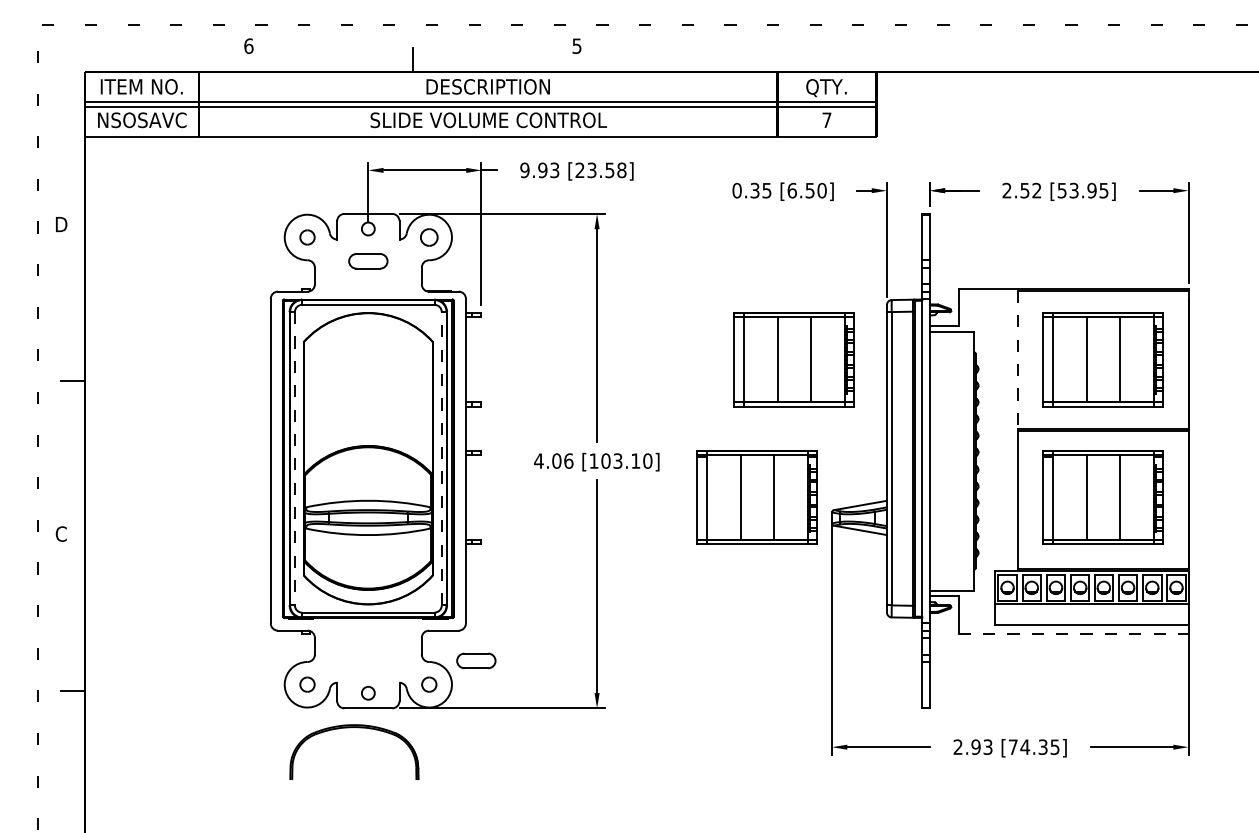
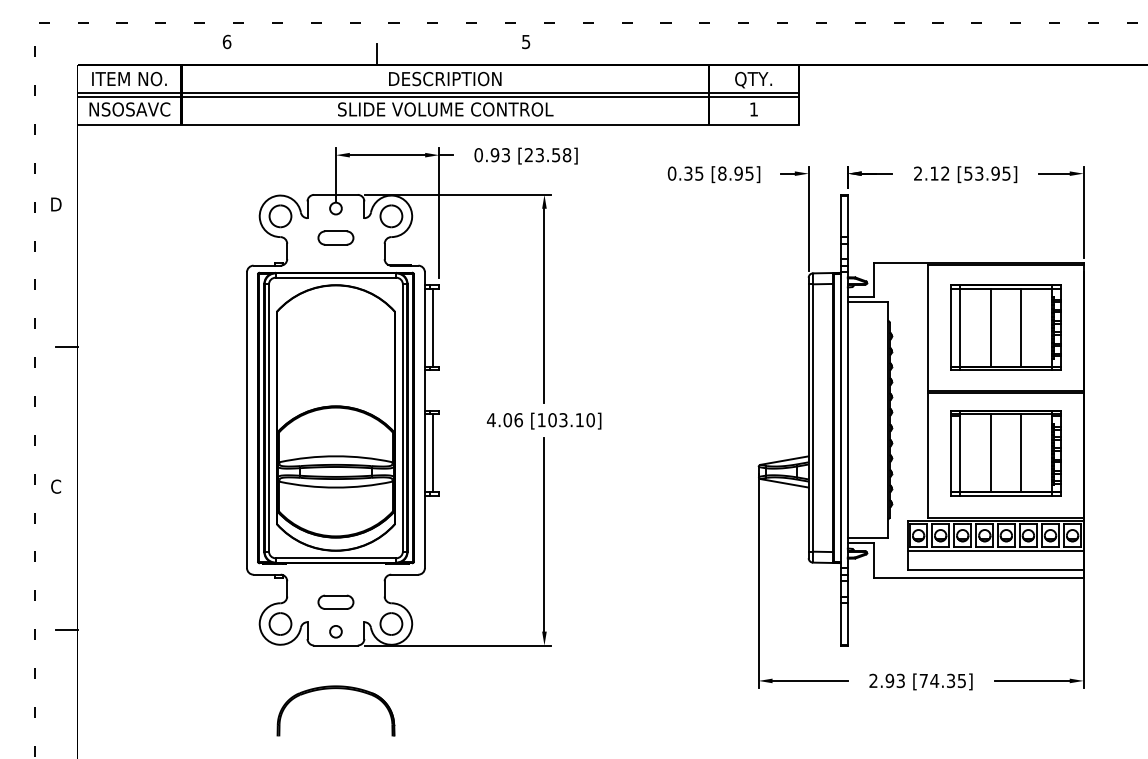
text: (826, 119) -> (753, 108), 7 -> 1
text: (524, 170) -> (478, 155), 9.93 -> 0.93
text: (806, 190) -> (735, 173), [6.50] -> [8.95]
text: (1024, 190) -> (934, 173), 2.52 -> 2.12
part: (307, 237) -> (280, 216), size x1.67
part: (429, 237) -> (391, 216), size x1.43
line: (475, 359) -> (433, 327), added
part: (793, 359) -> (723, 327), removed
line: (1018, 359) -> (928, 327), dashed -> solid
line: (294, 458) -> (268, 417), dashed -> solid
line: (441, 458) -> (402, 417), dashed -> solid
line: (475, 497) -> (433, 453), added
part: (756, 497) -> (689, 453), removed
line: (1073, 633) -> (978, 577), dashed -> solid
part: (476, 660) -> (336, 601), moved
part: (307, 684) -> (280, 623), size x1.67
part: (429, 684) -> (391, 623), size x1.67
part: (357, 728) -> (338, 689), moved

